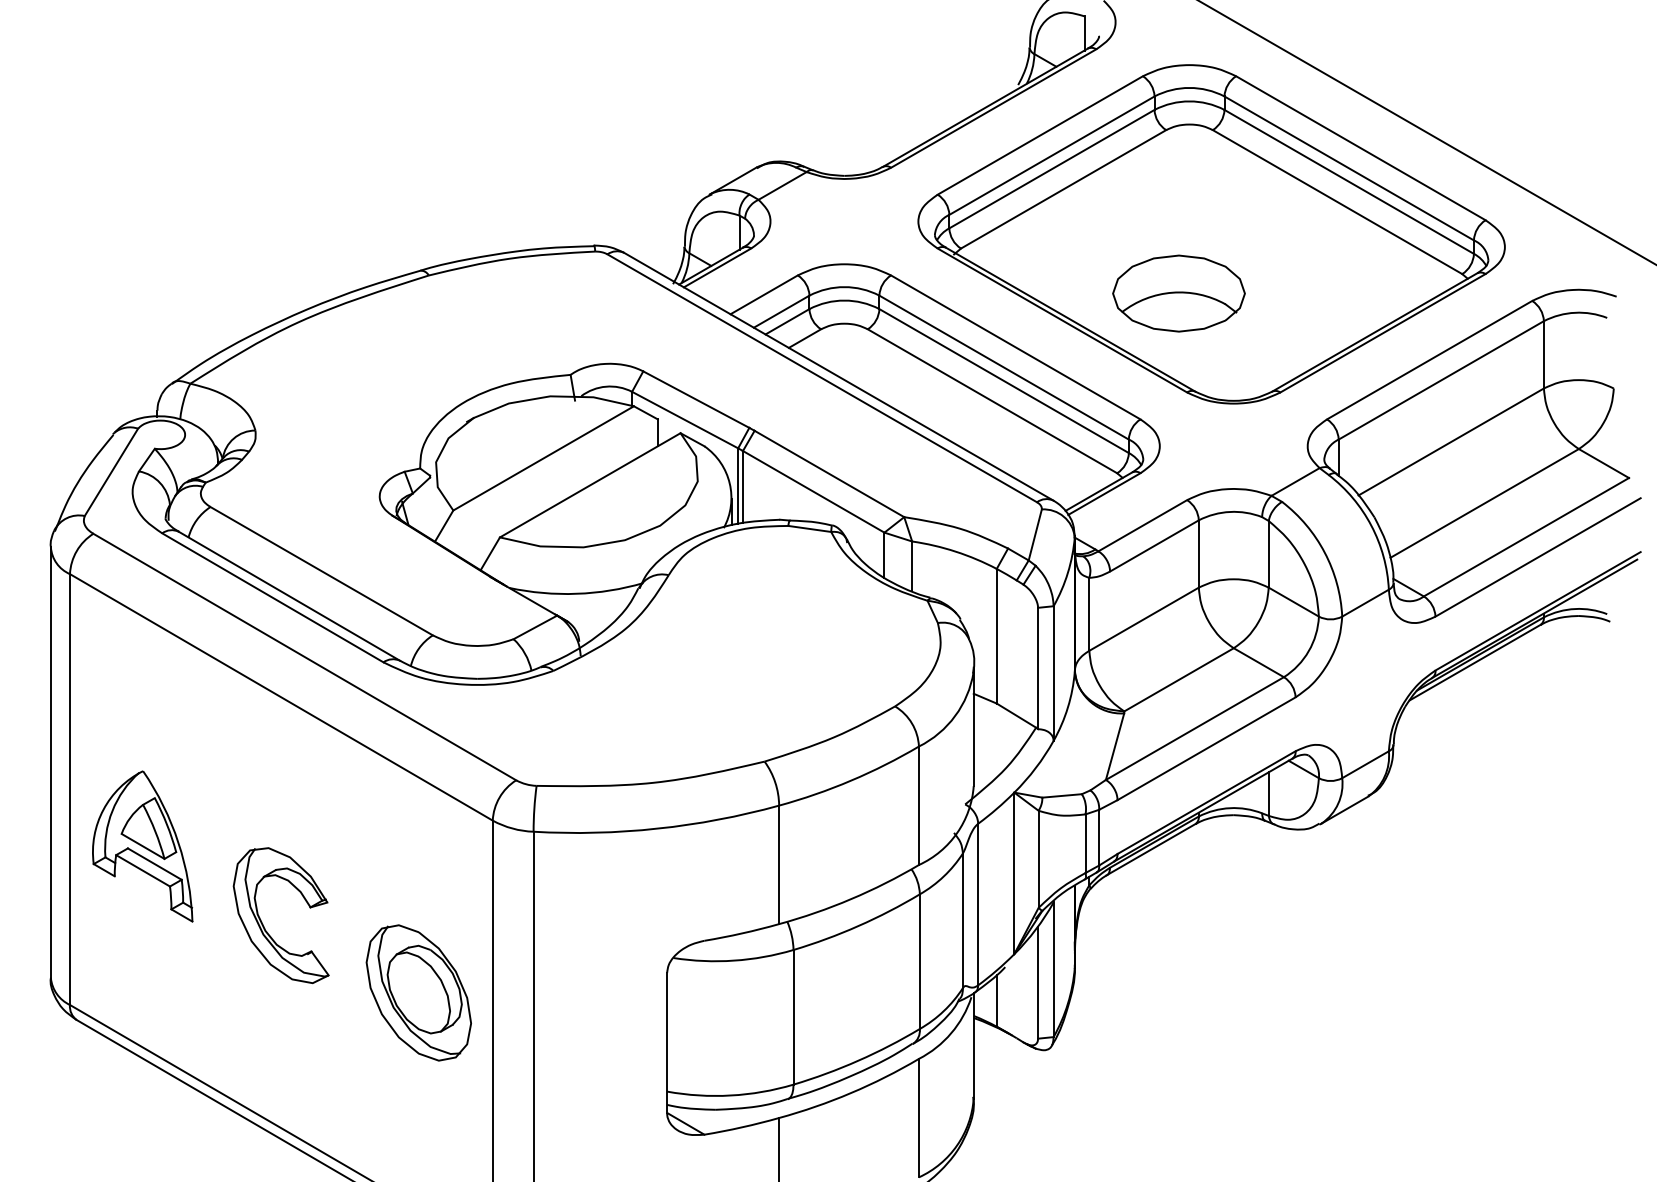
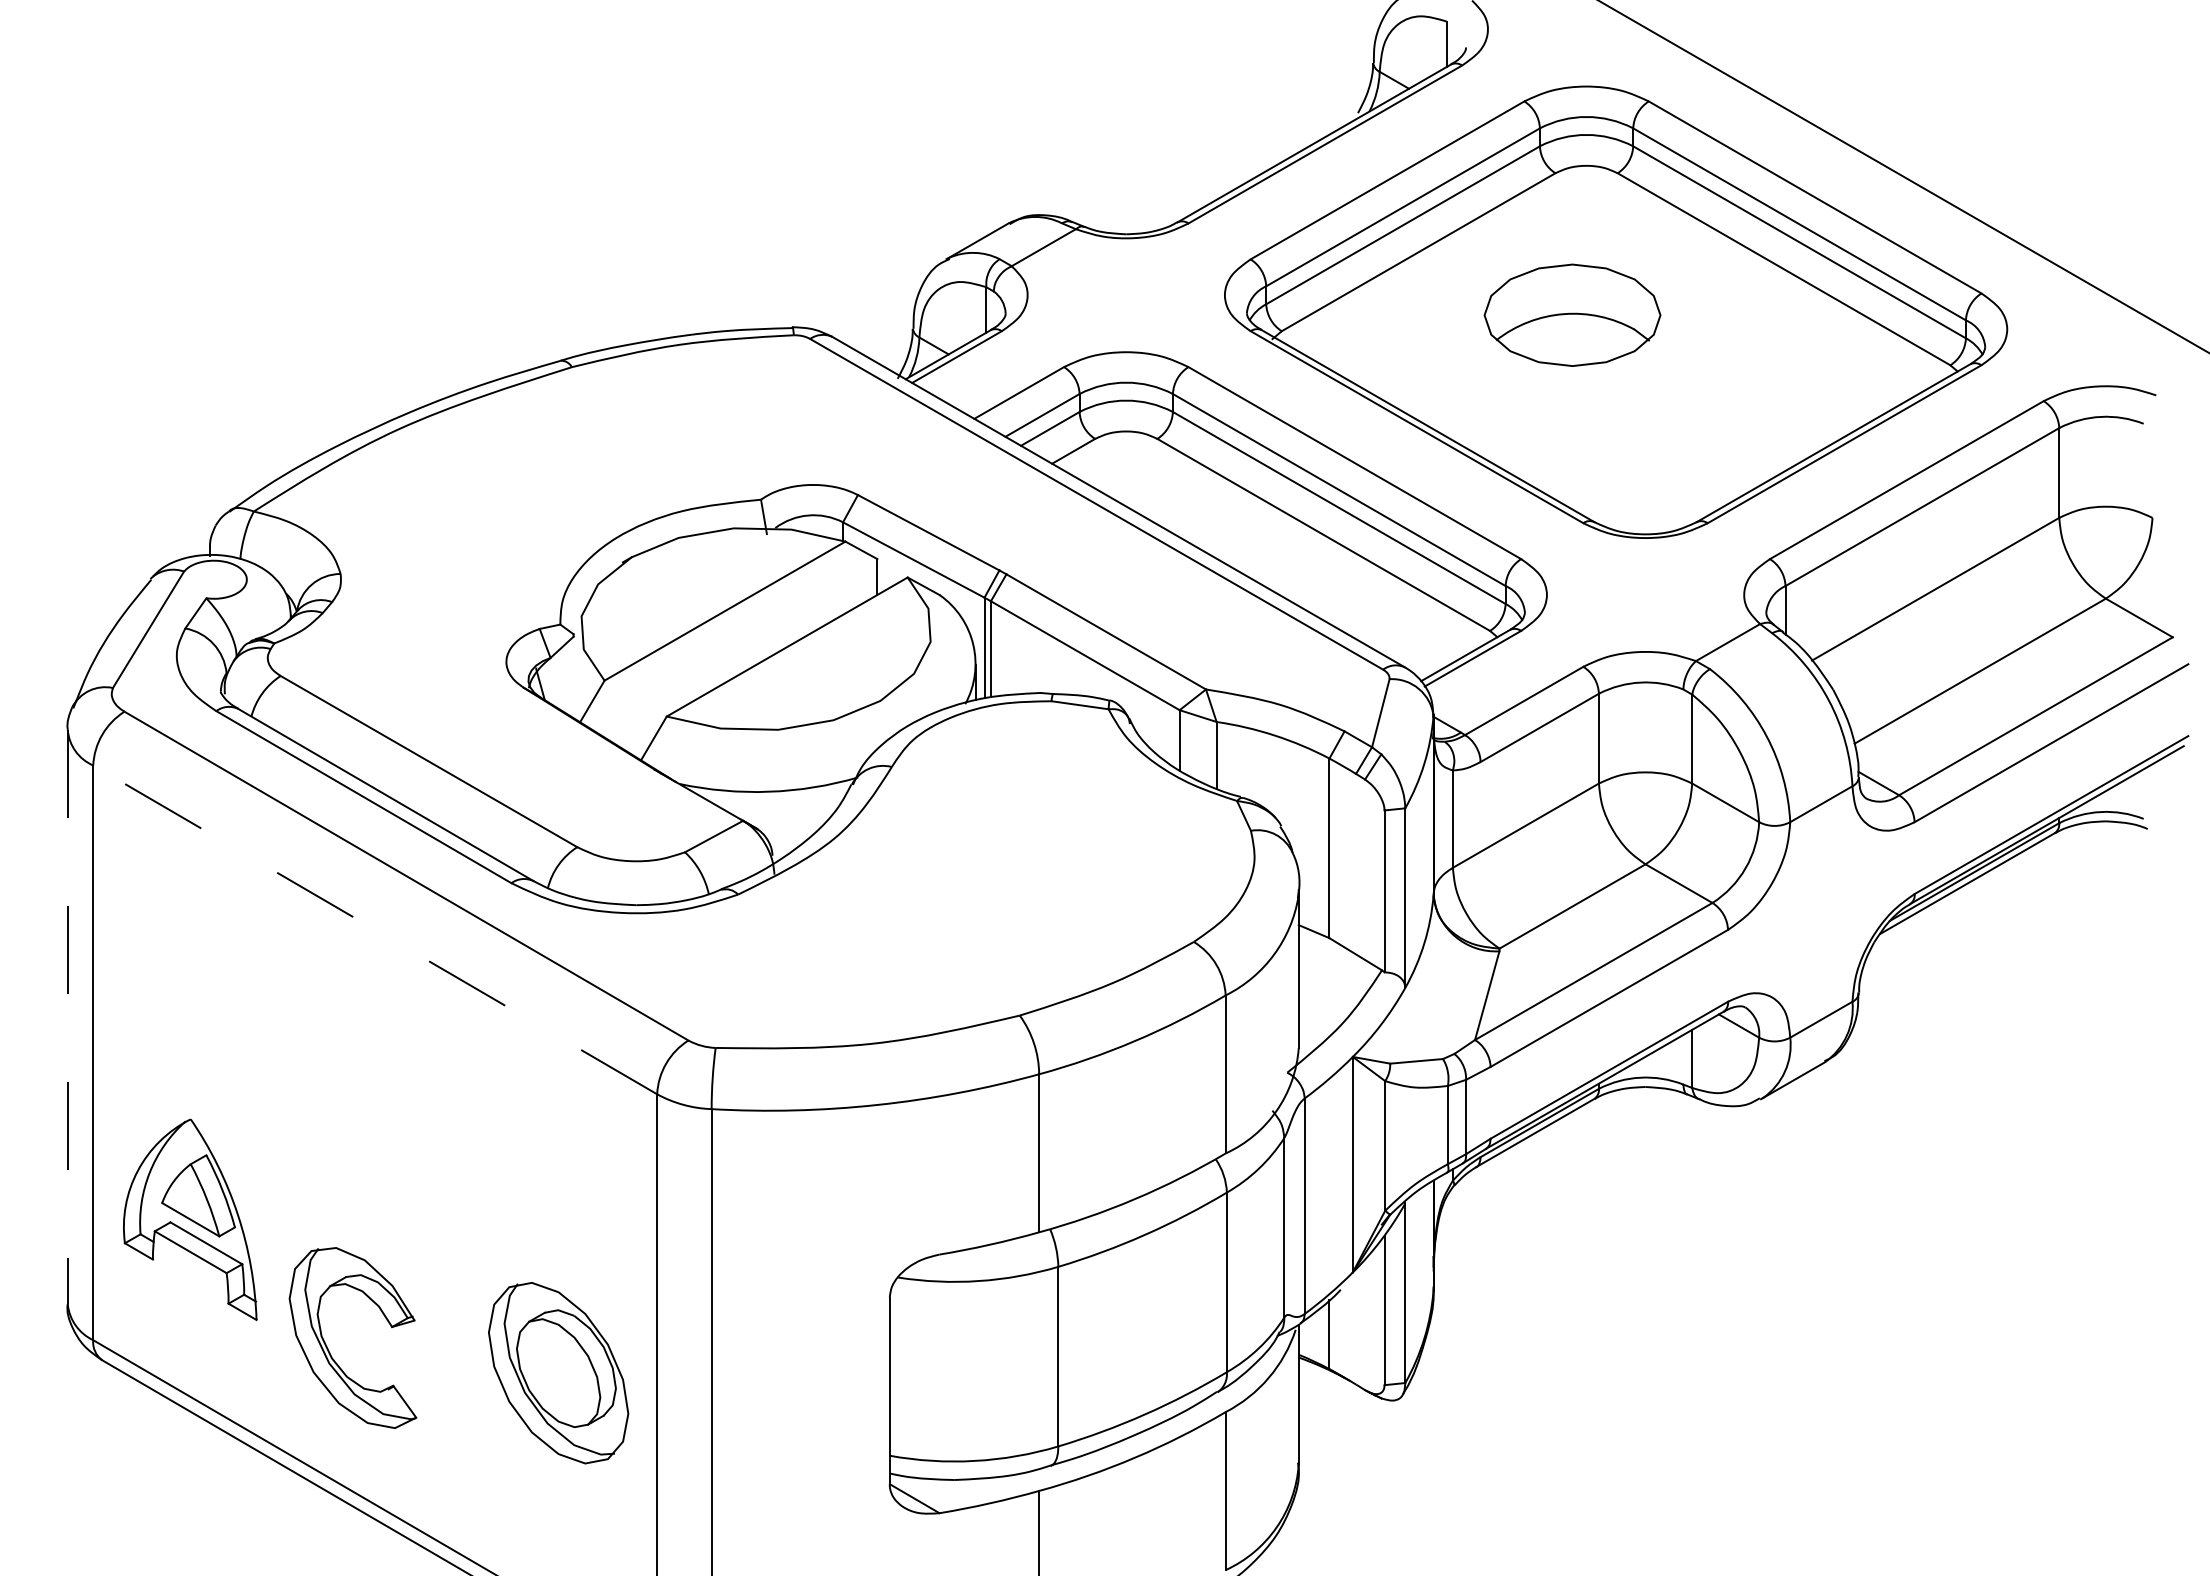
part: (1178, 292) -> (1572, 314), moved
line: (280, 697) -> (374, 929), solid -> dashed
line: (50, 763) -> (67, 1017), solid -> dashed
part: (142, 846) -> (190, 1219), moved
part: (262, 923) -> (328, 1348), moved
part: (418, 993) -> (558, 1373), moved

